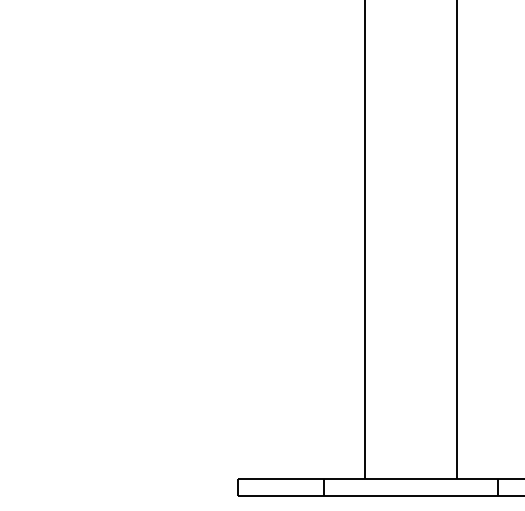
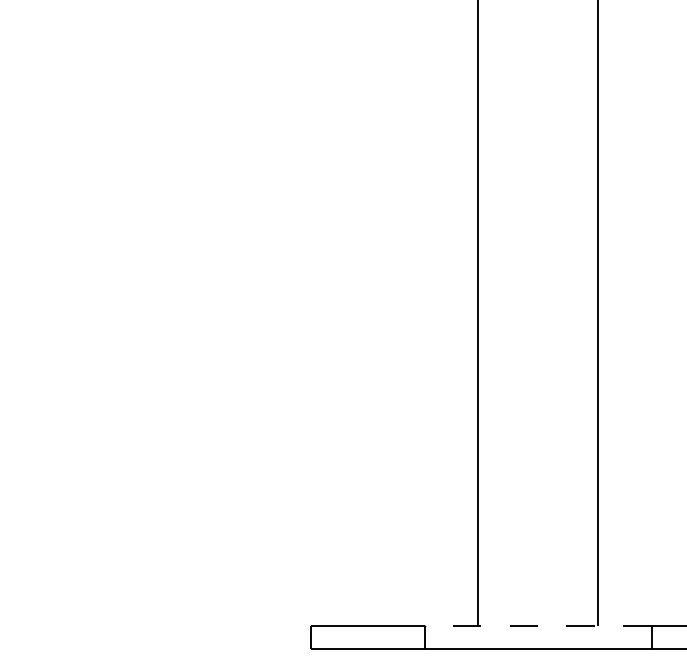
line: (411, 478) -> (538, 625), solid -> dashed

